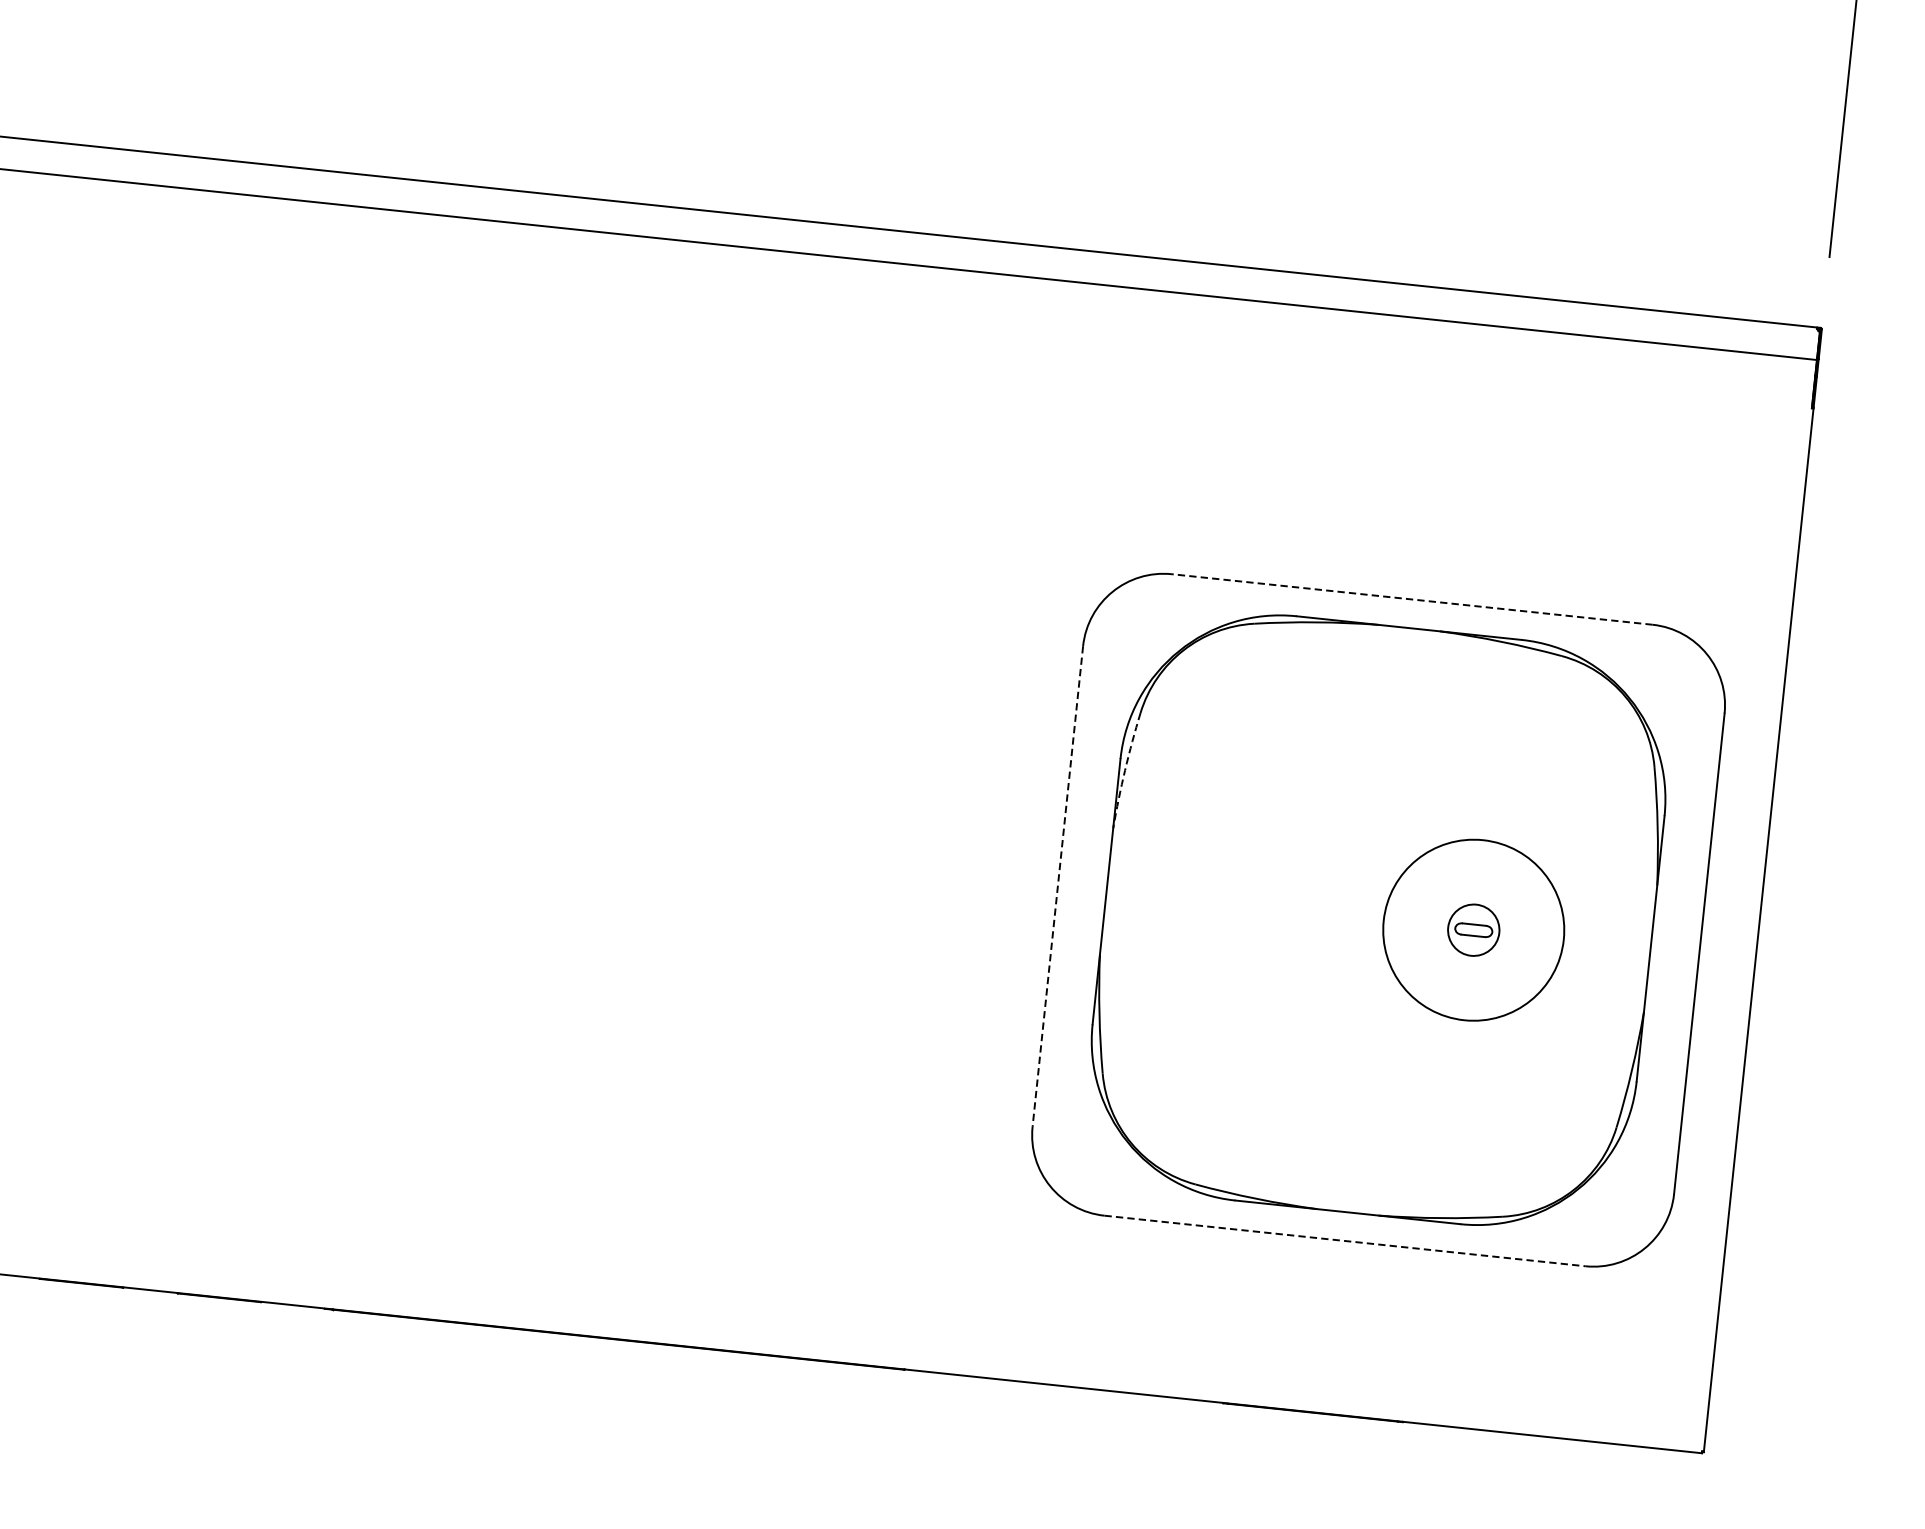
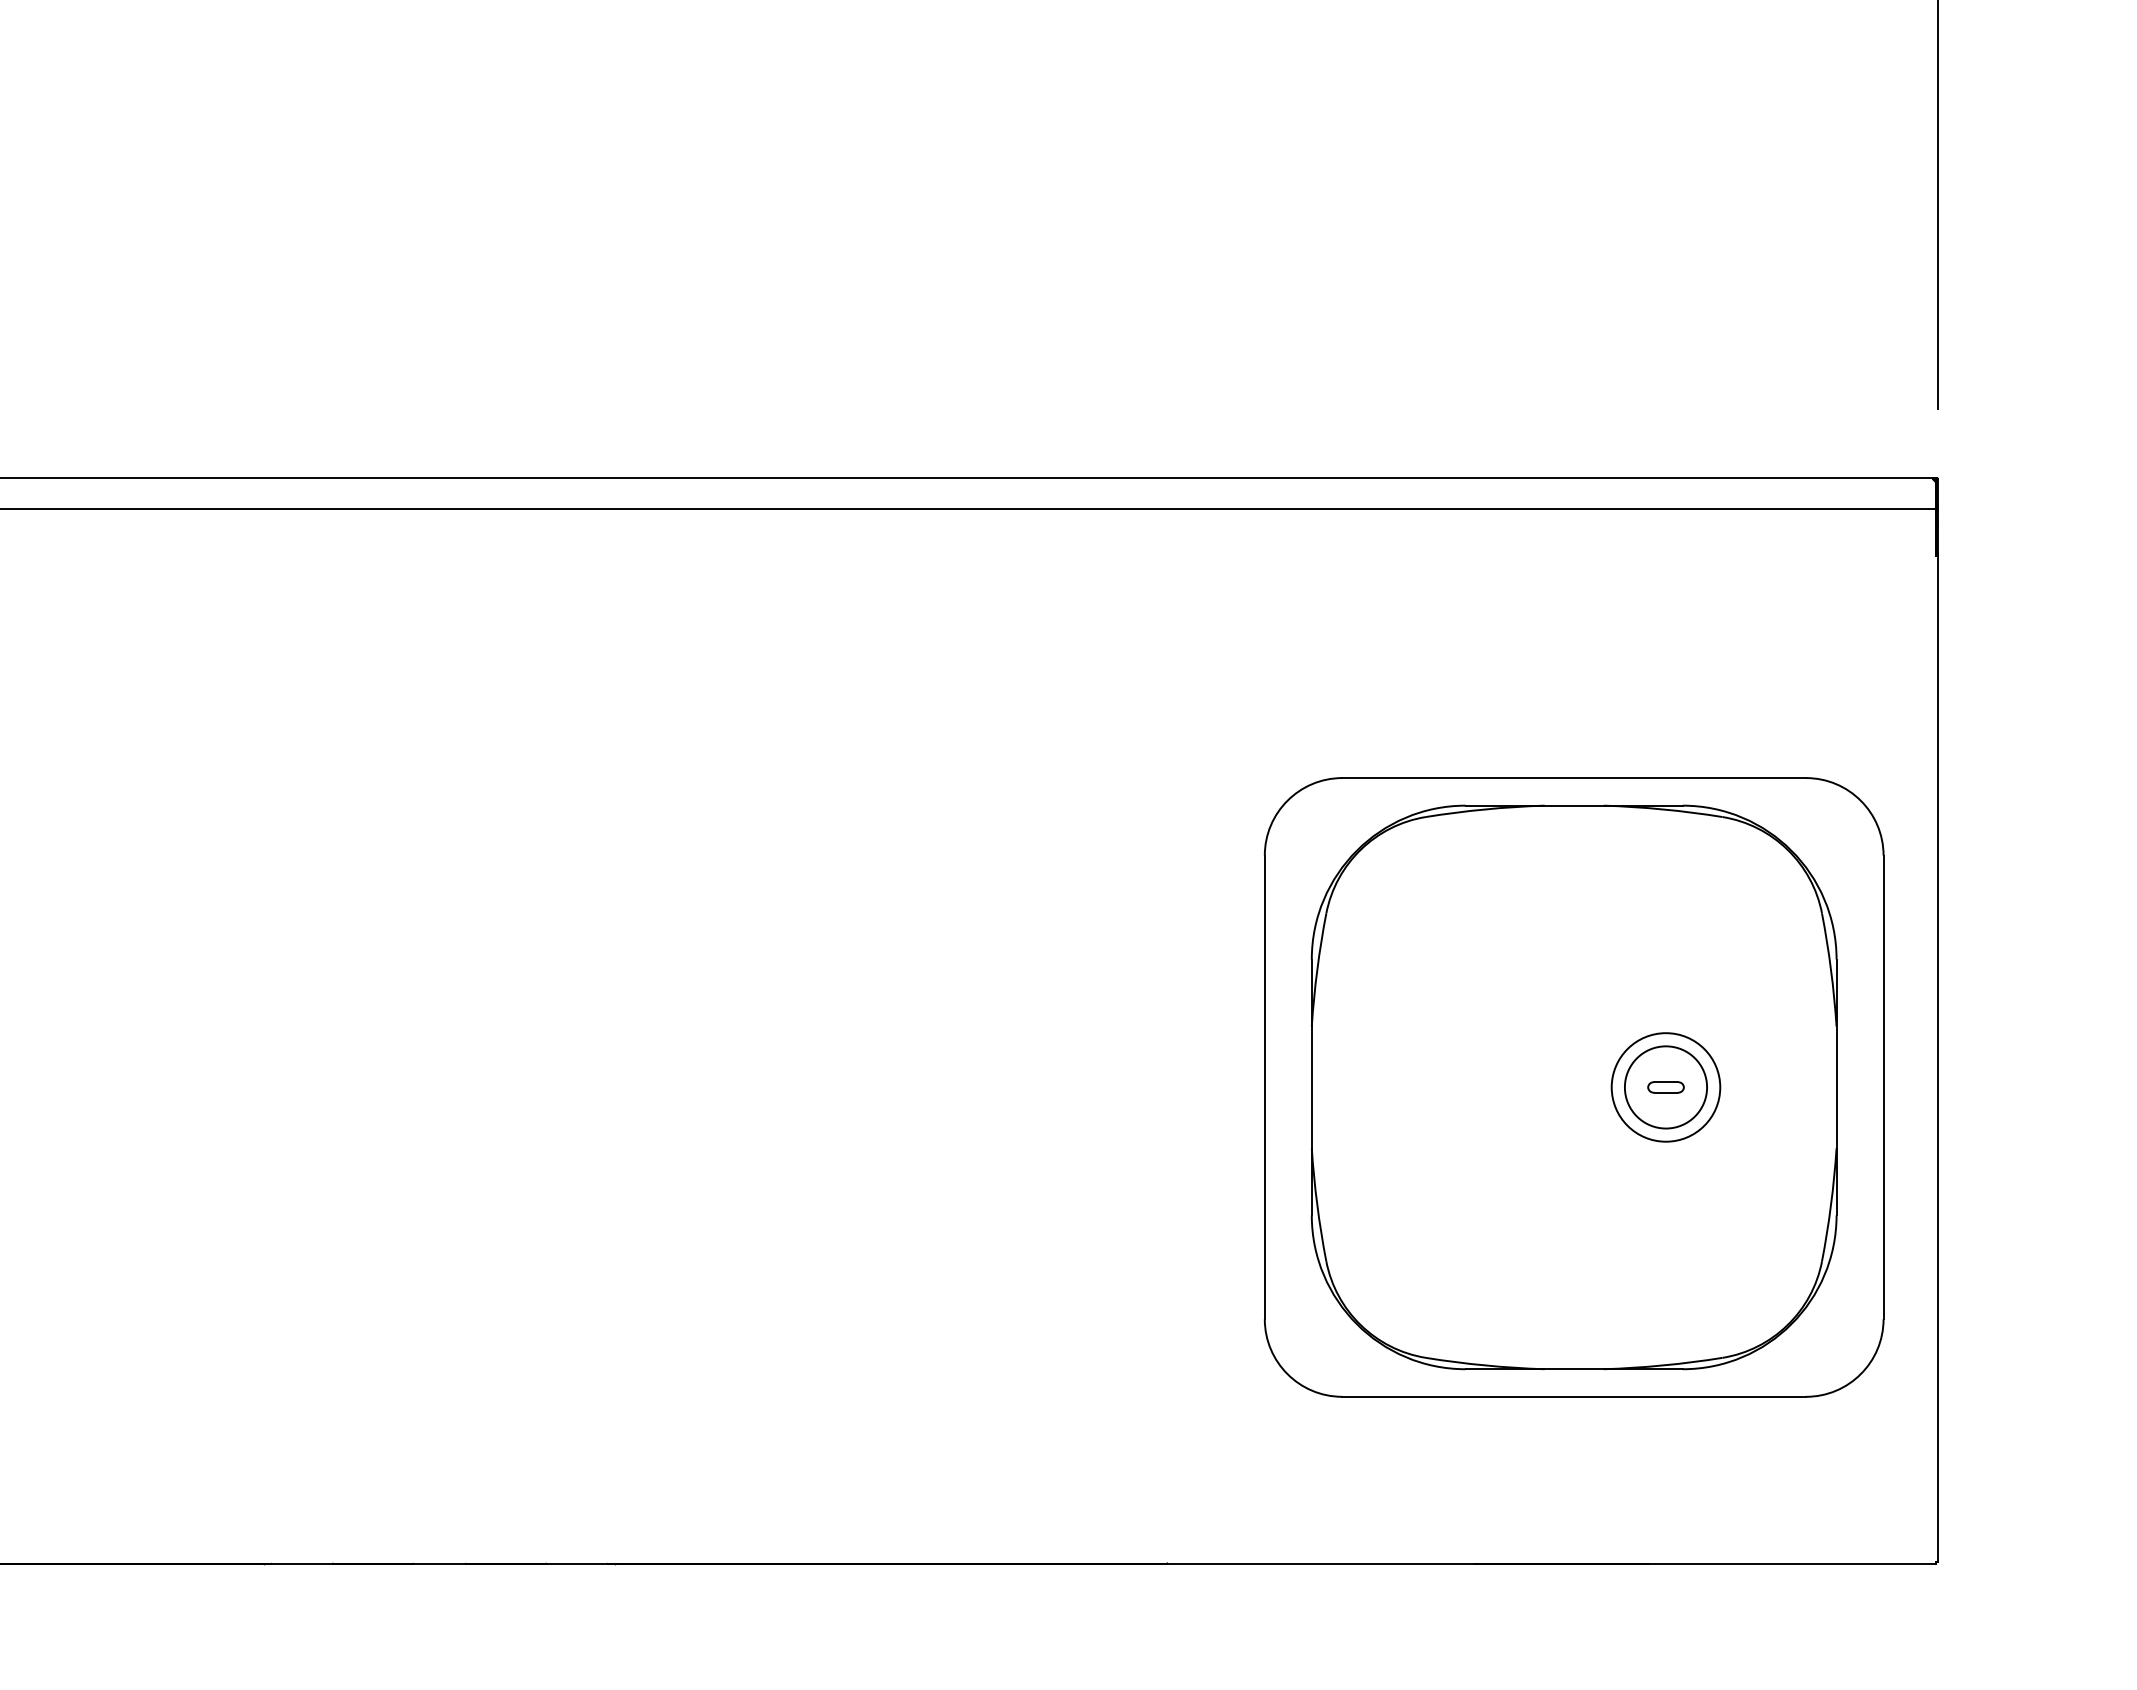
line: (1412, 599) -> (1574, 778), dashed -> solid
arc: (1125, 769) -> (1317, 969), dashed -> solid
line: (1057, 886) -> (1264, 1087), dashed -> solid
circle: (1473, 930) -> (1665, 1087), size x0.62
circle: (1473, 930) -> (1665, 1087), size x1.67
line: (1345, 1240) -> (1574, 1396), dashed -> solid

